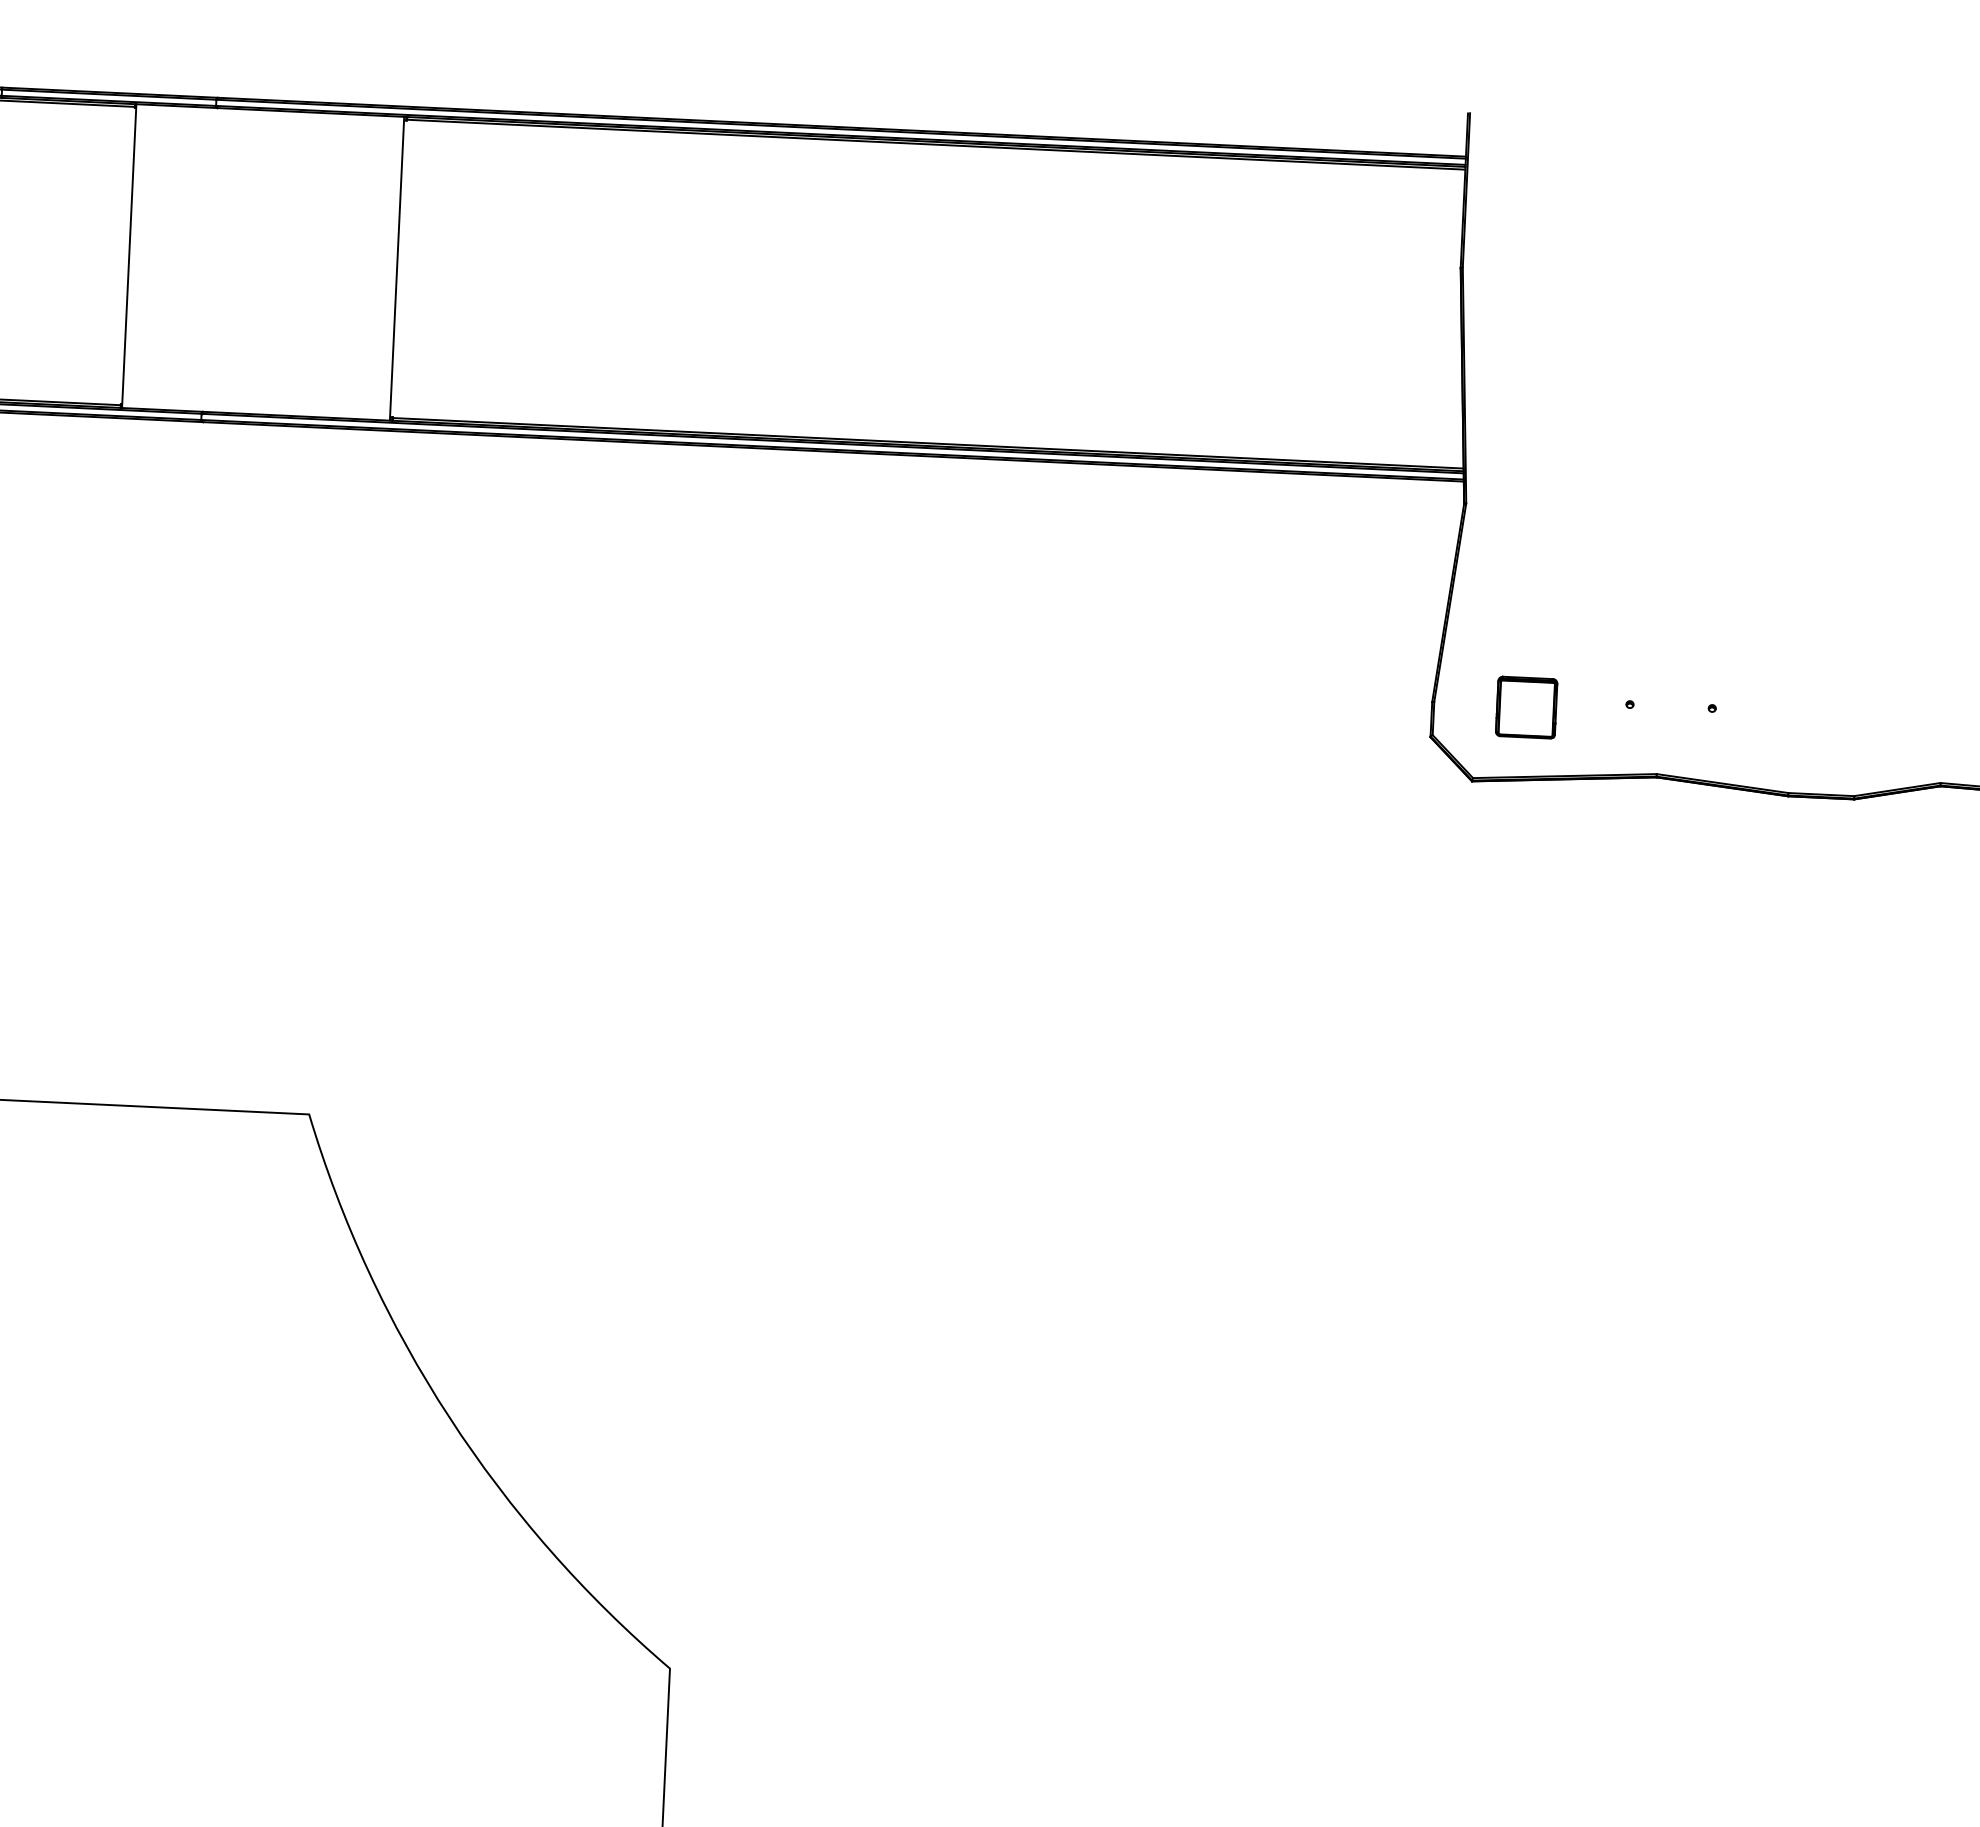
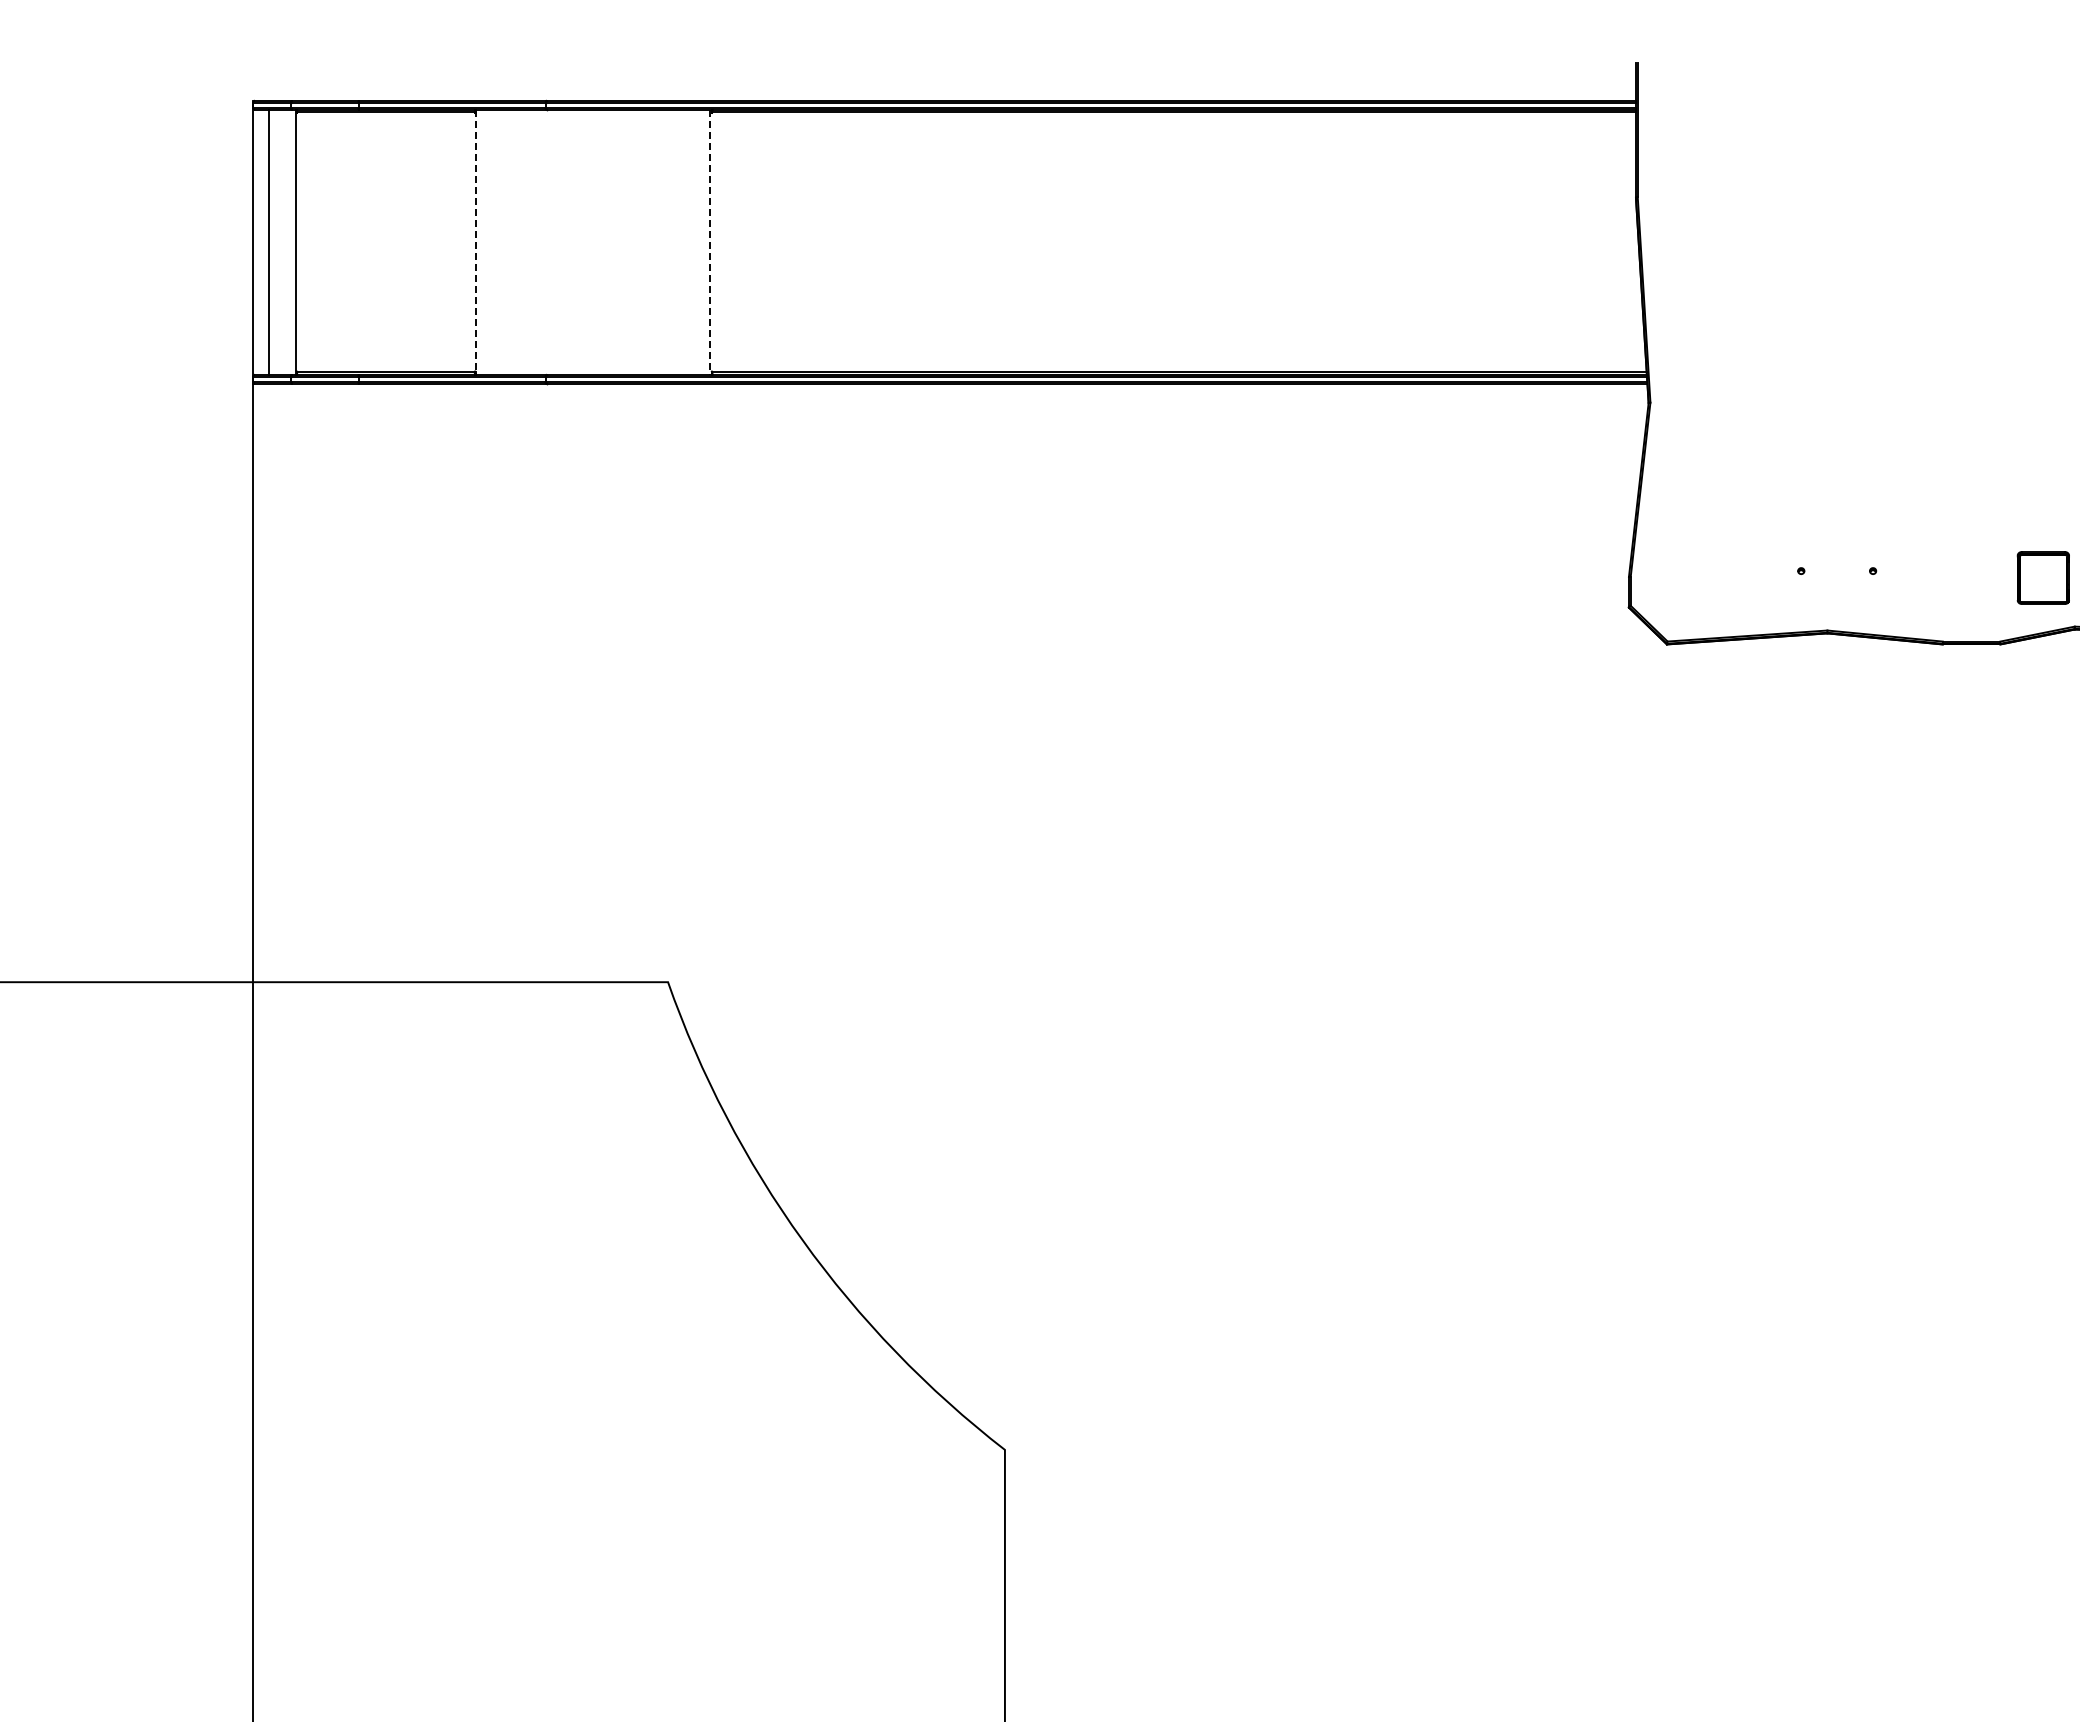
line: (129, 256) -> (476, 242), solid -> dashed
line: (396, 269) -> (709, 242), solid -> dashed
part: (1525, 707) -> (2042, 577), moved

